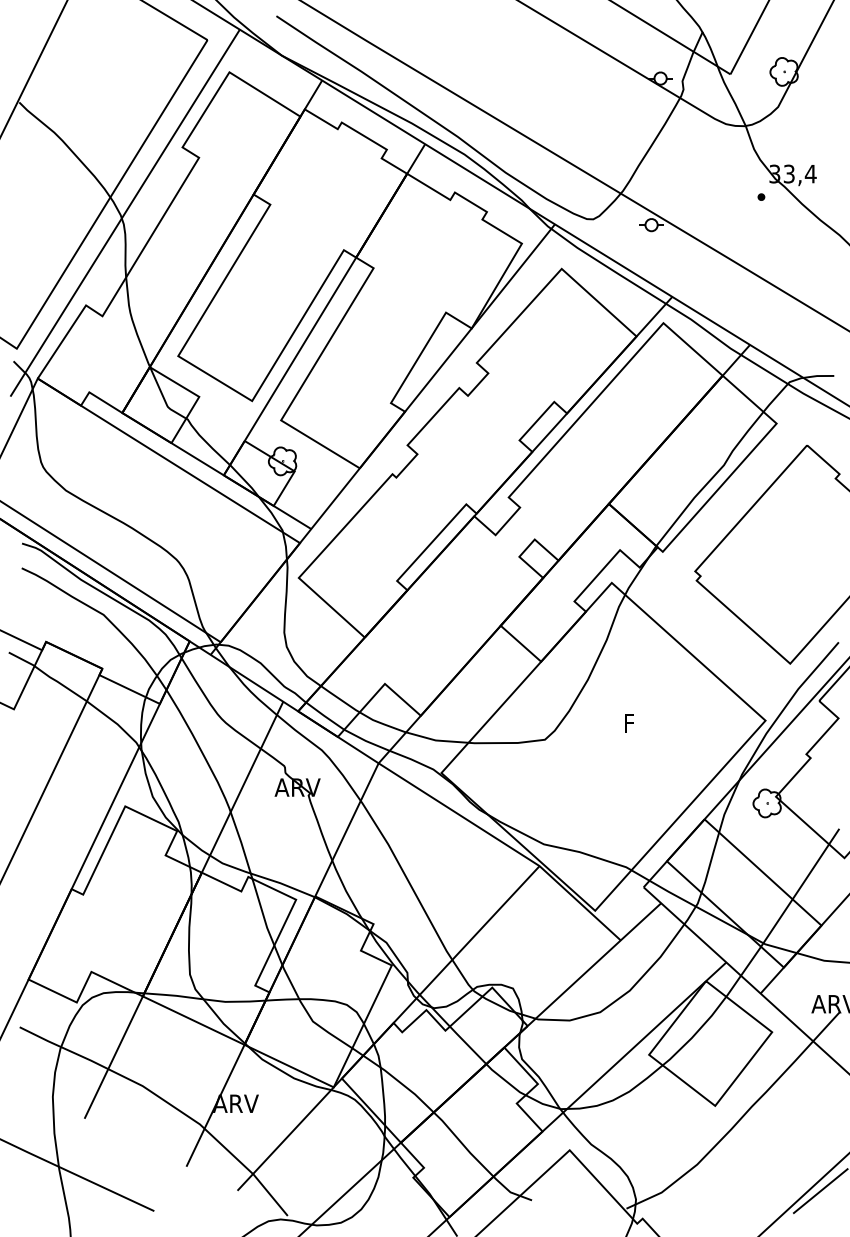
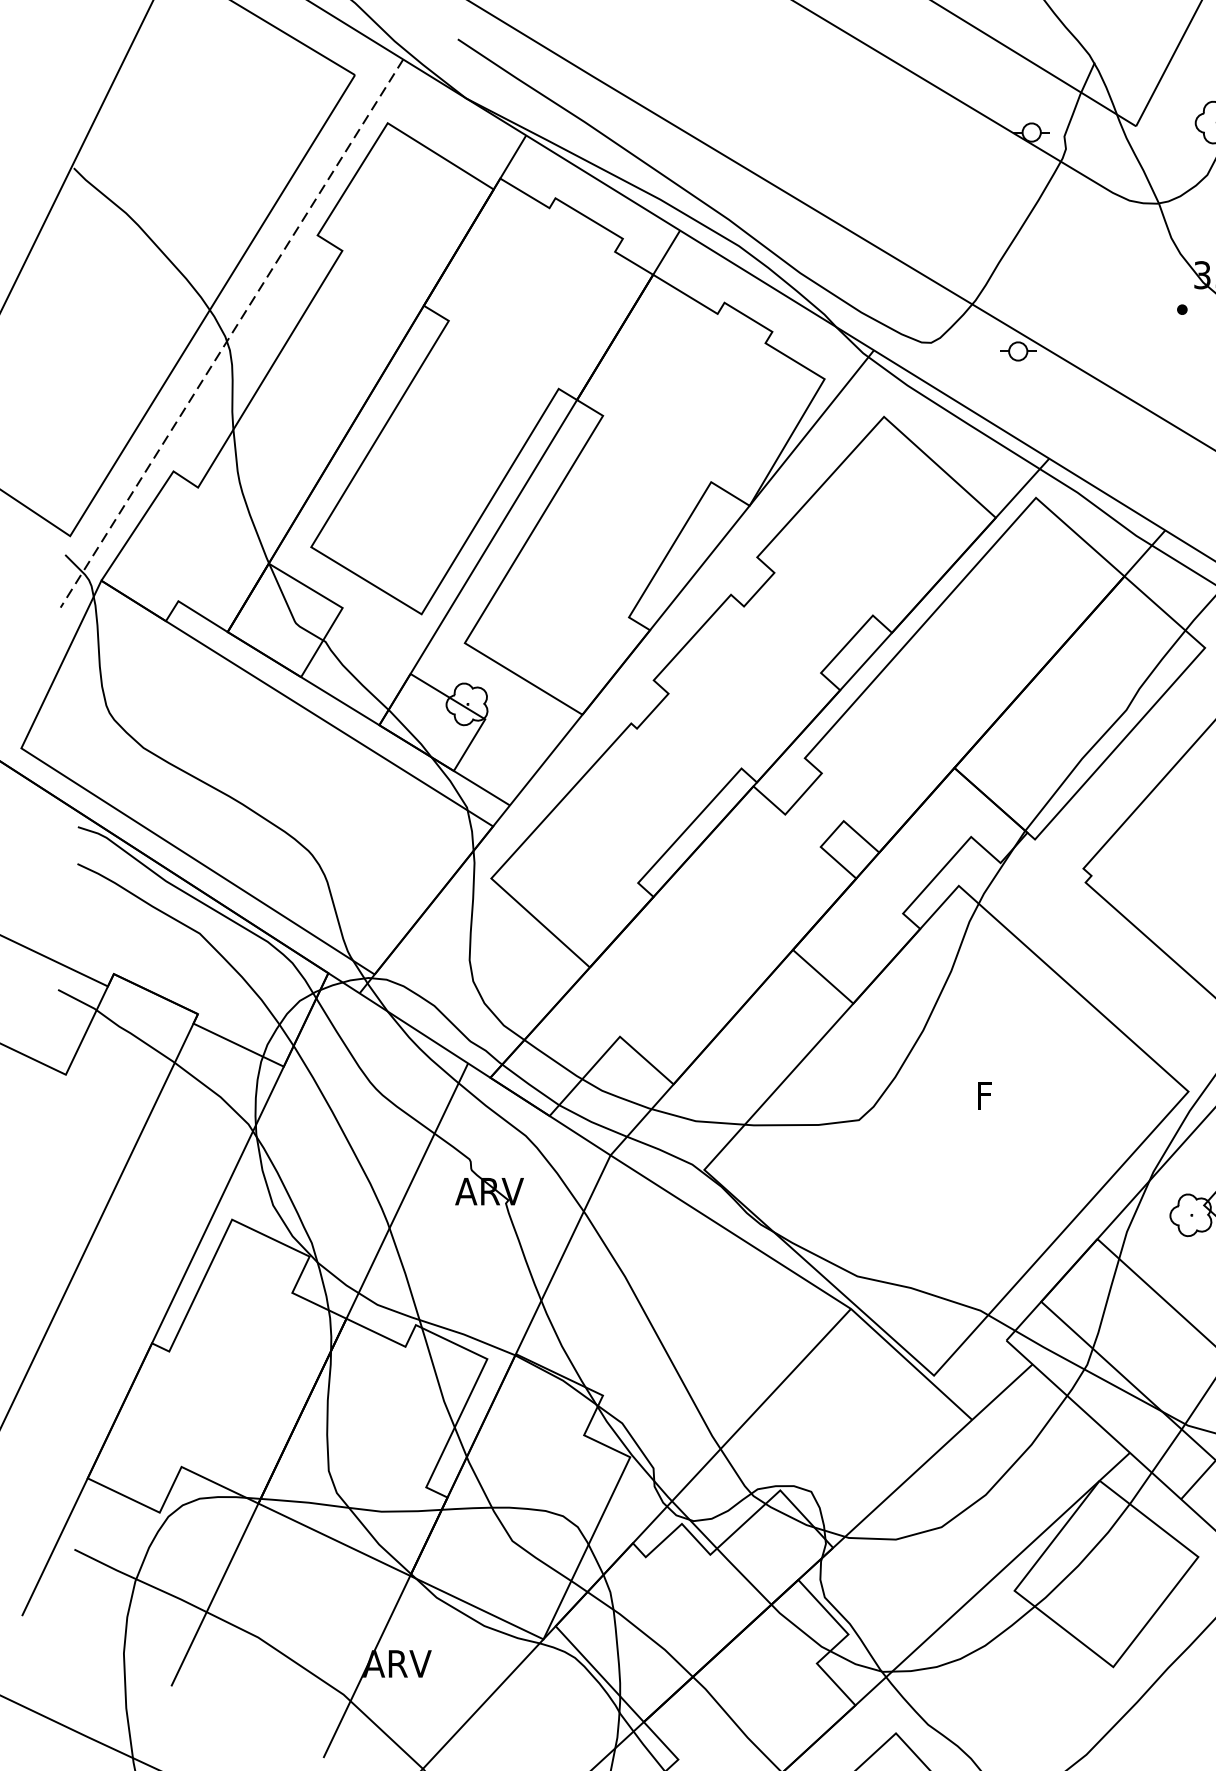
line: (124, 213) -> (230, 334), solid -> dashed

